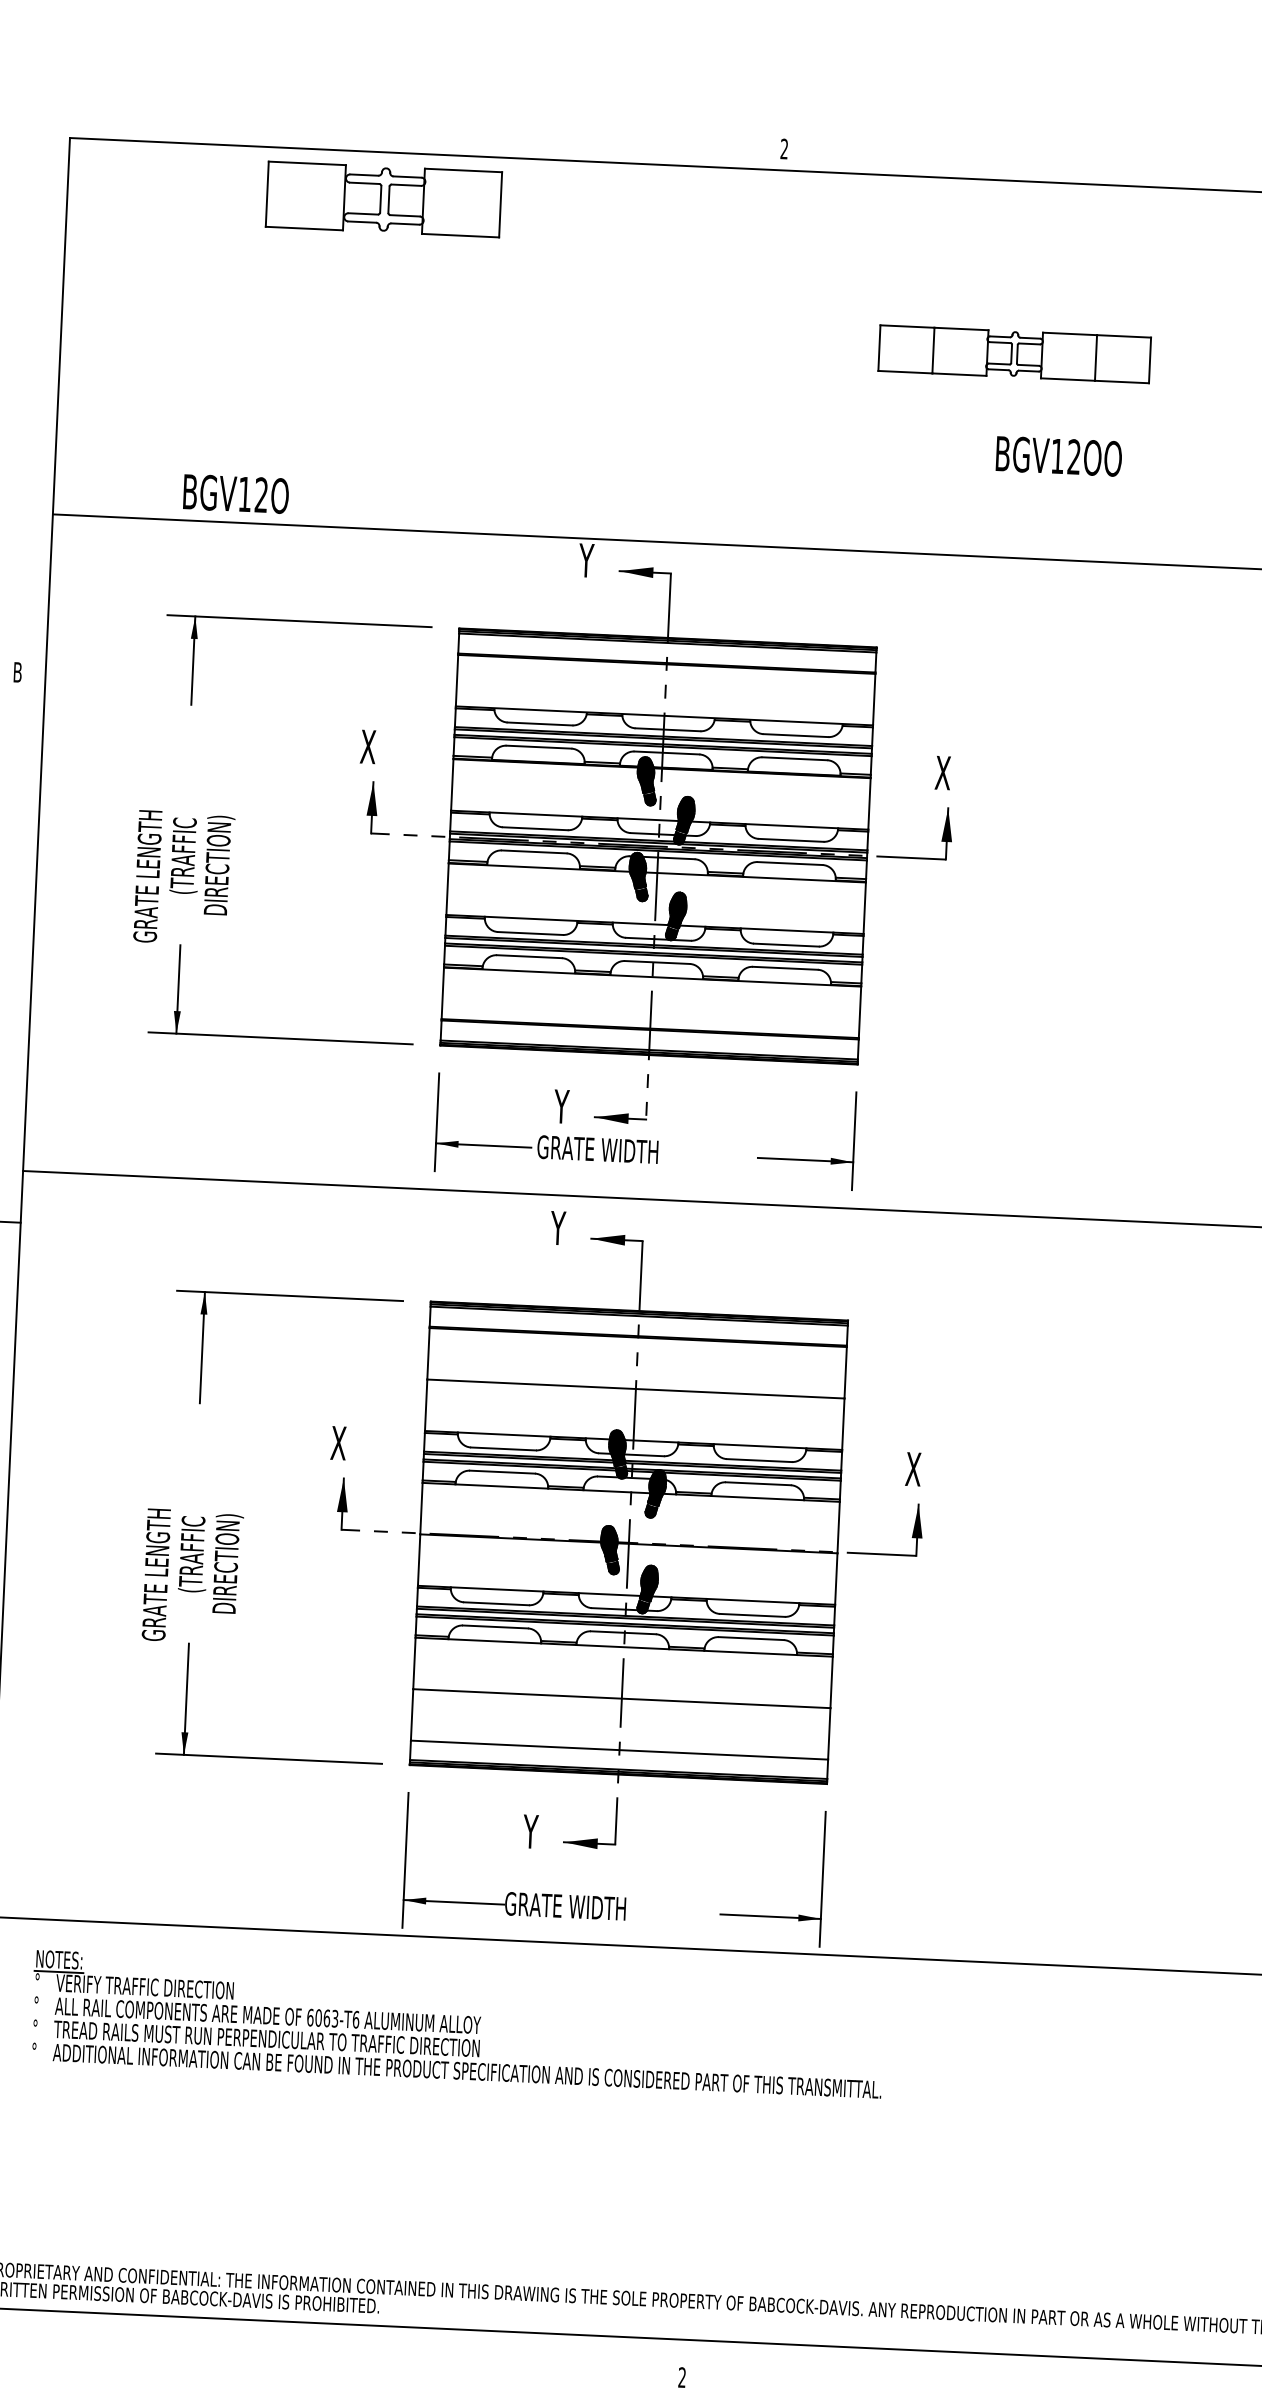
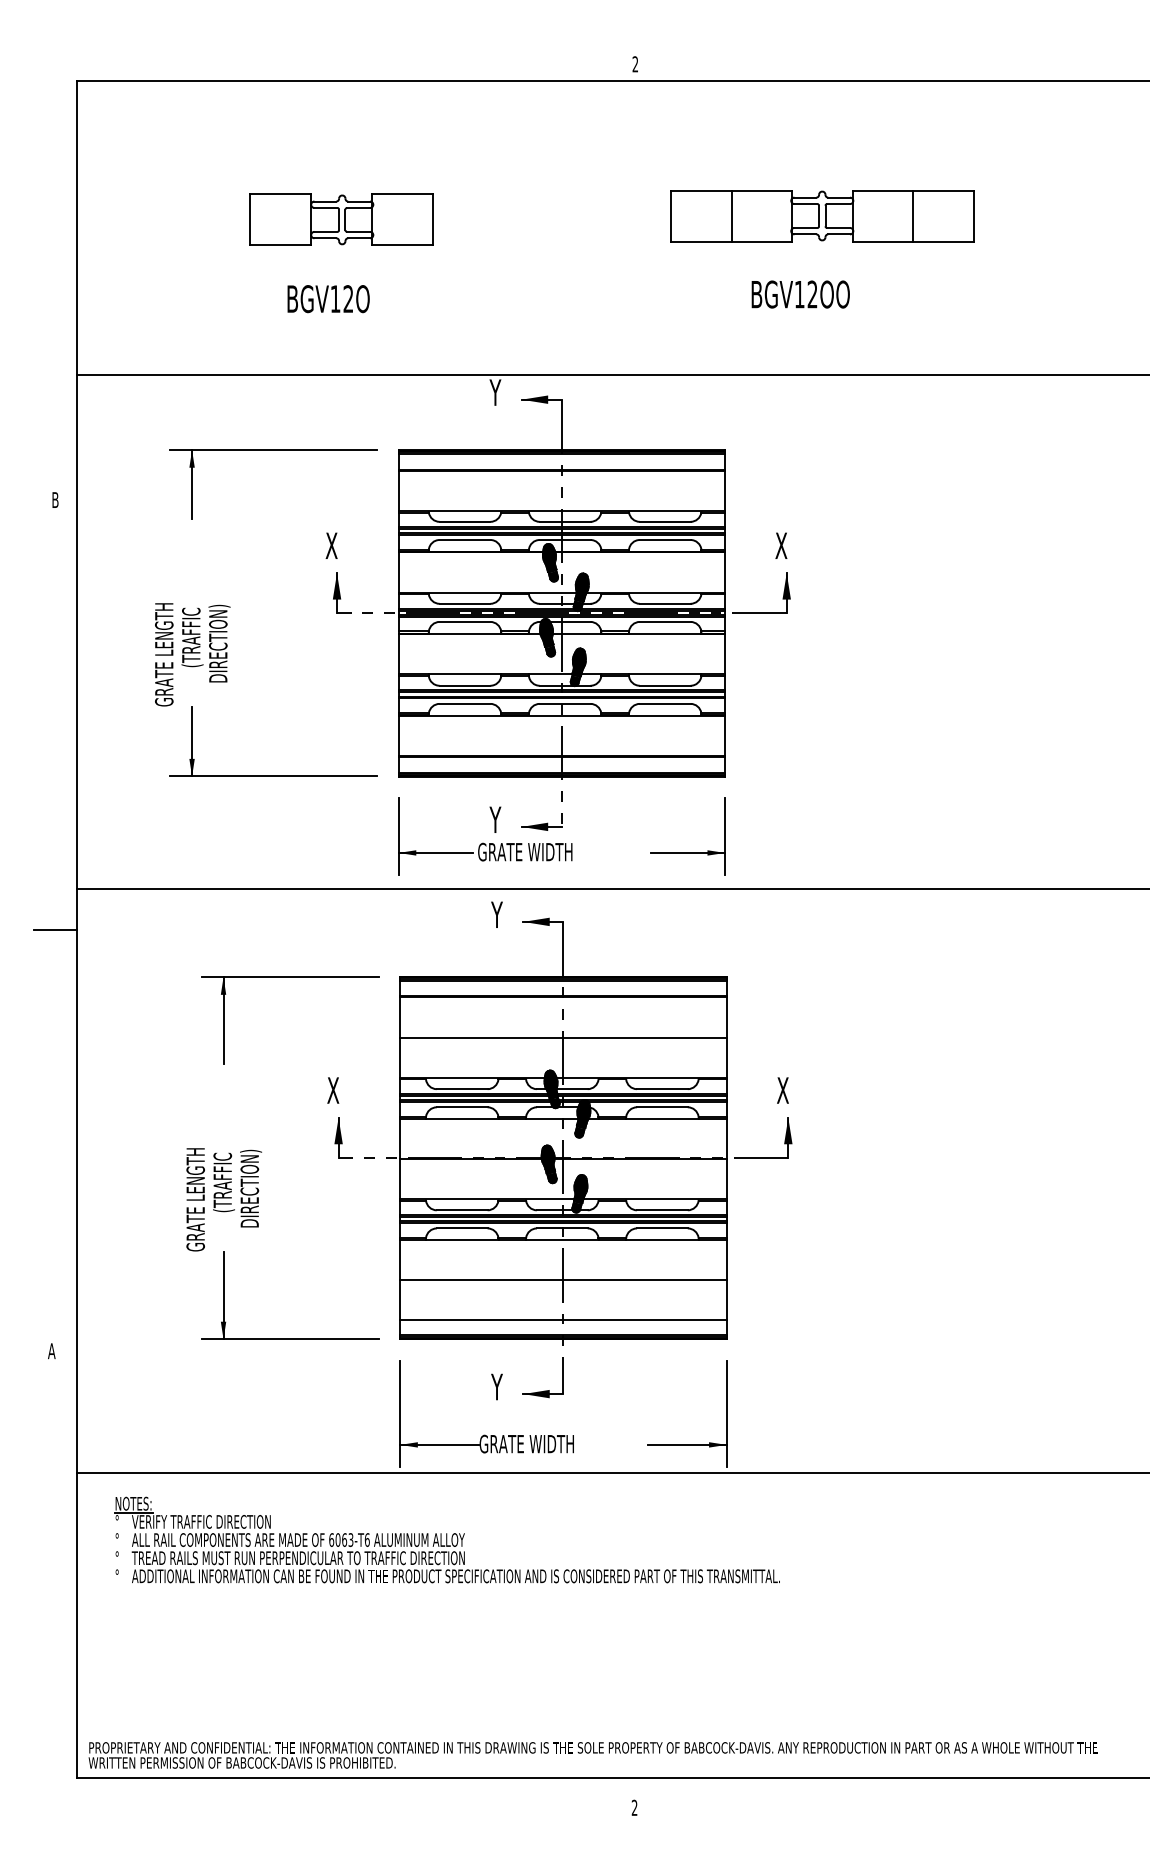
part: (383, 198) -> (341, 219), moved
part: (1014, 354) -> (822, 216), size x1.43
text: (1058, 456) -> (800, 294), moved
text: (235, 494) -> (328, 299), moved

